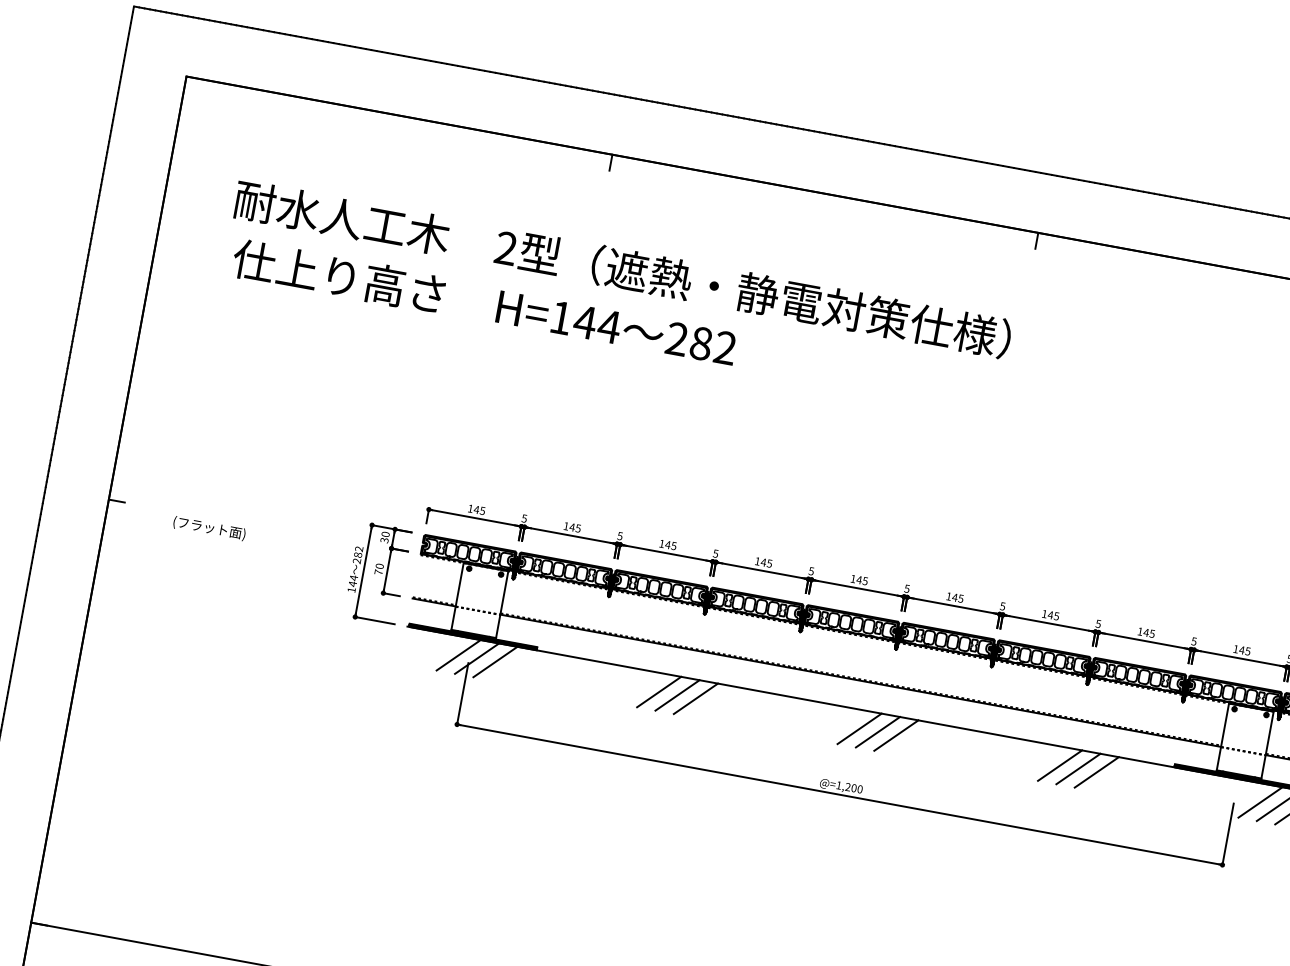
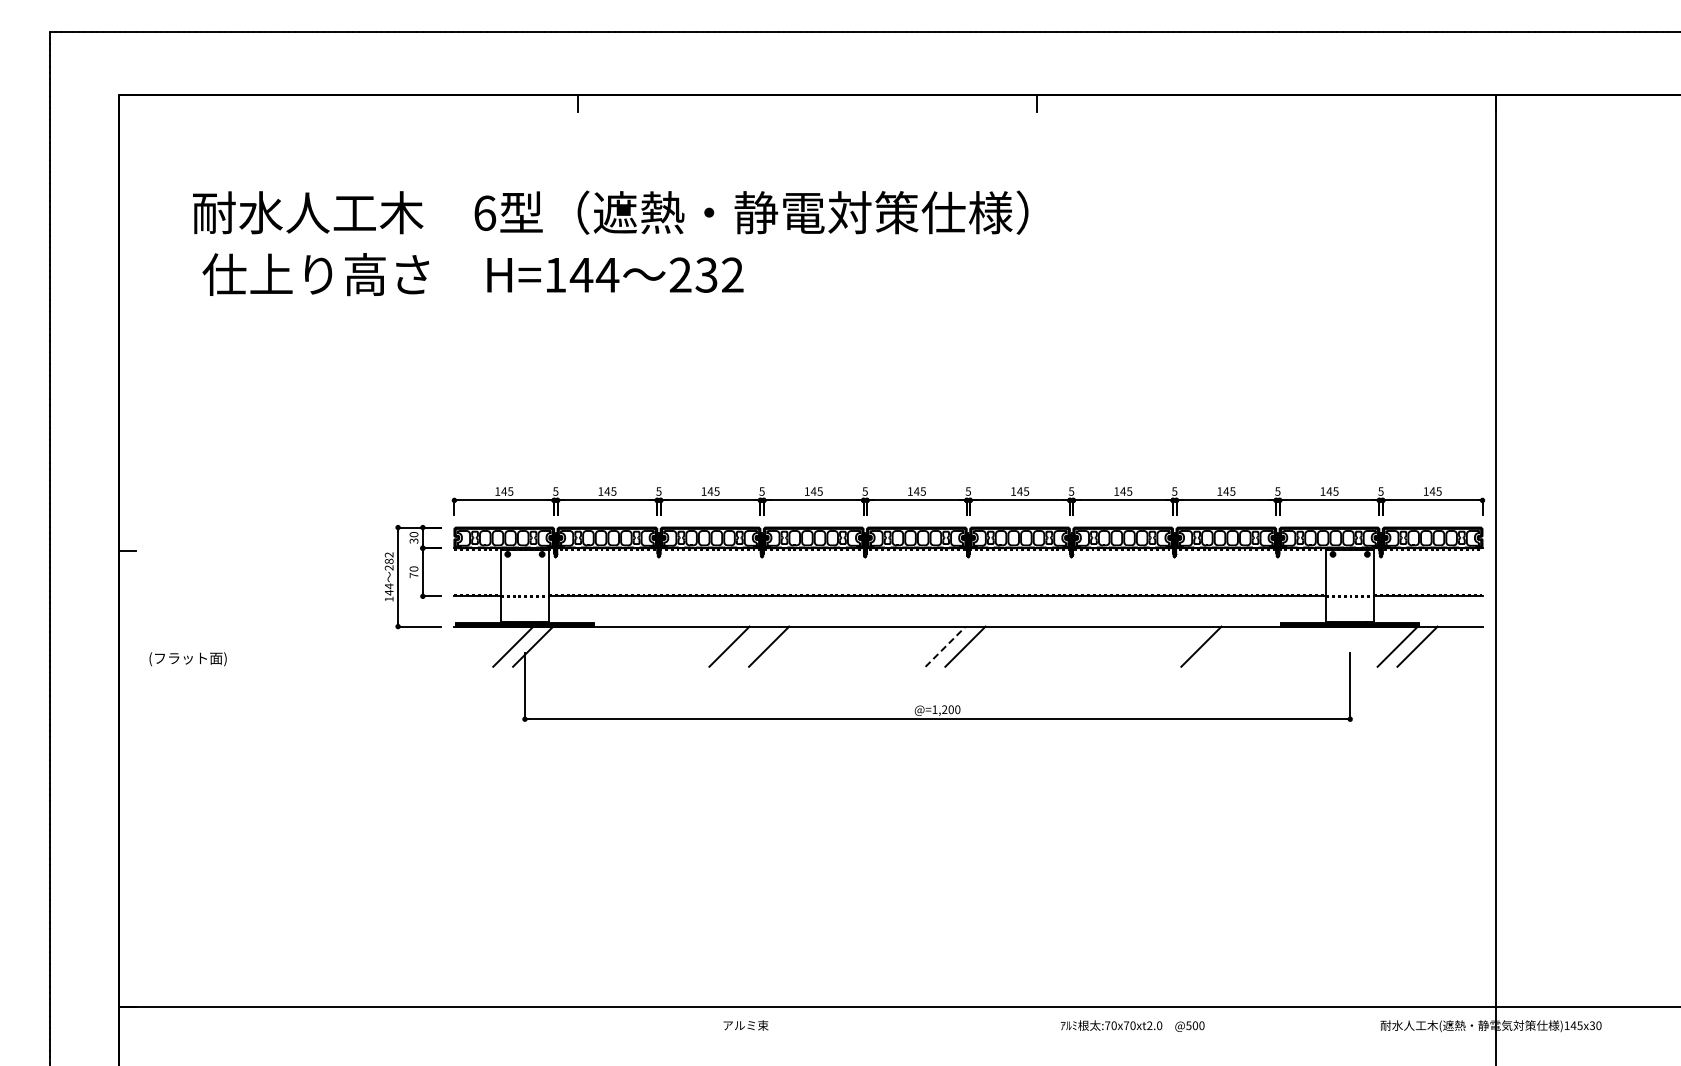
text: (506, 248) -> (485, 213), 2 -> 6
text: (701, 342) -> (706, 274), 282 -> 232
text: (208, 528) -> (187, 659), moved
line: (495, 661) -> (552, 646), removed
line: (677, 695) -> (749, 646), removed
line: (860, 728) -> (946, 646), solid -> dashed
line: (896, 735) -> (985, 646), removed
line: (1059, 765) -> (1161, 646), removed
line: (1078, 768) -> (1181, 646), removed
line: (1260, 802) -> (1377, 646), removed

